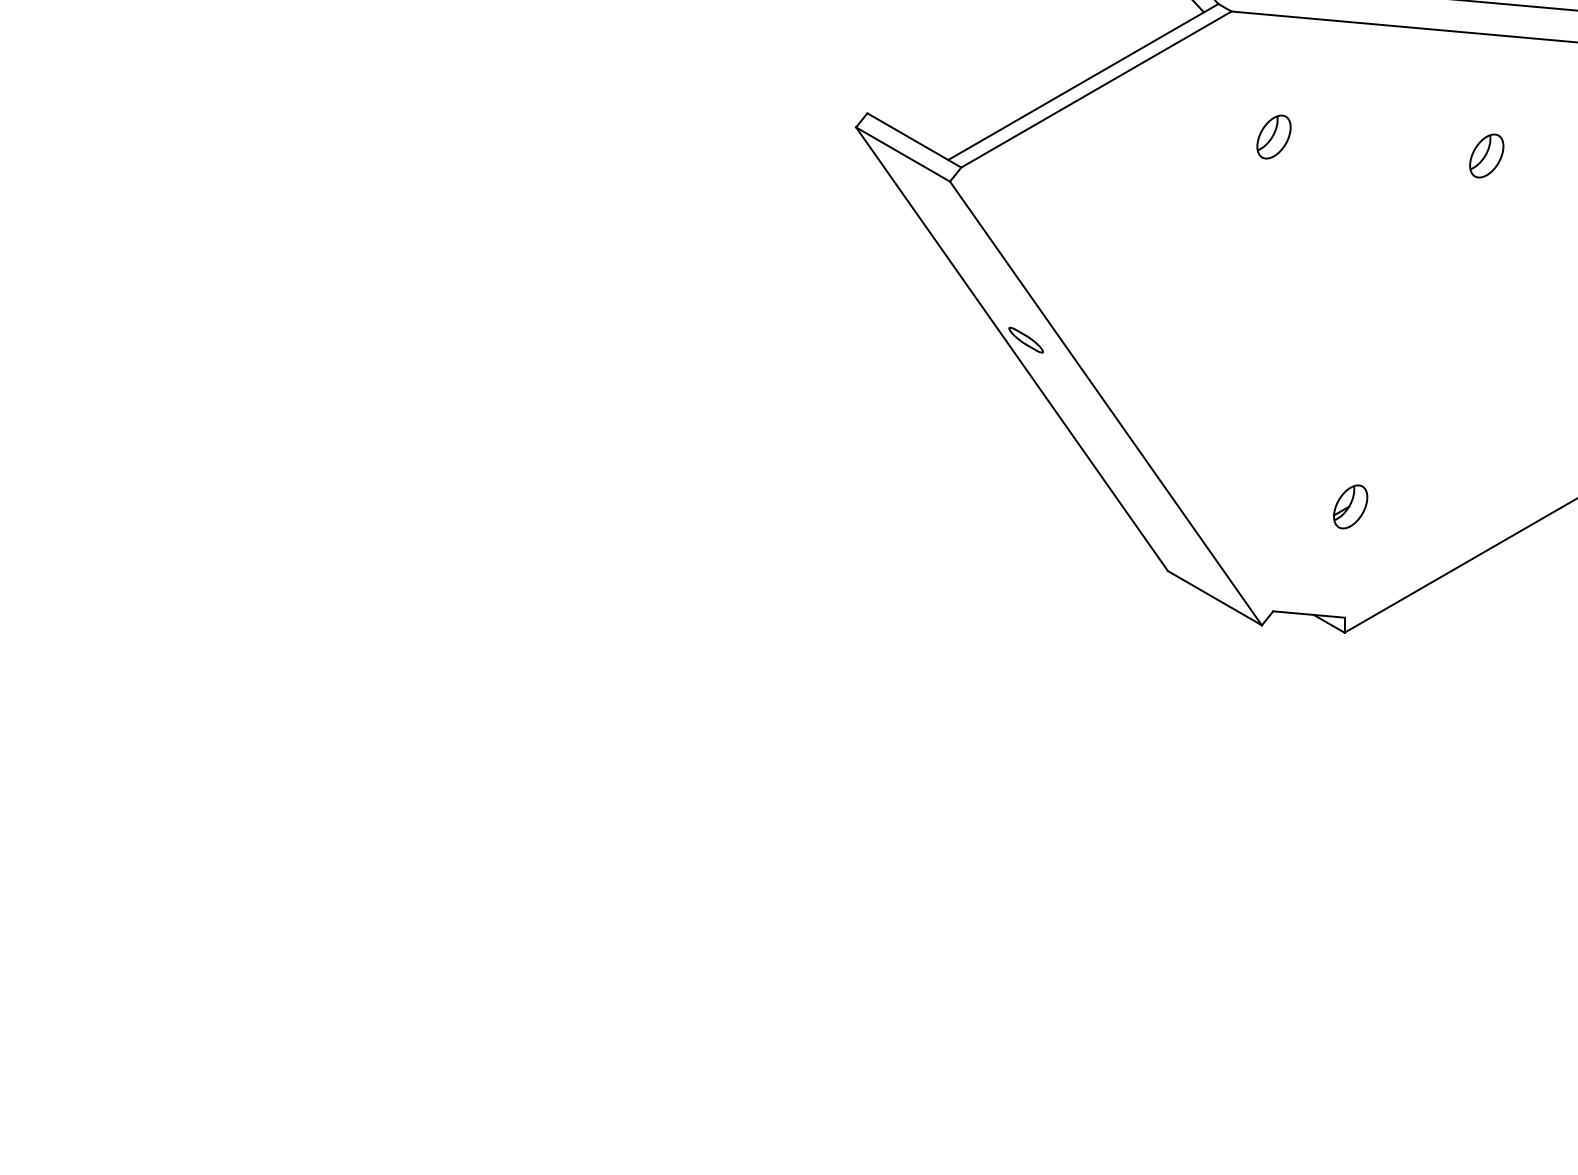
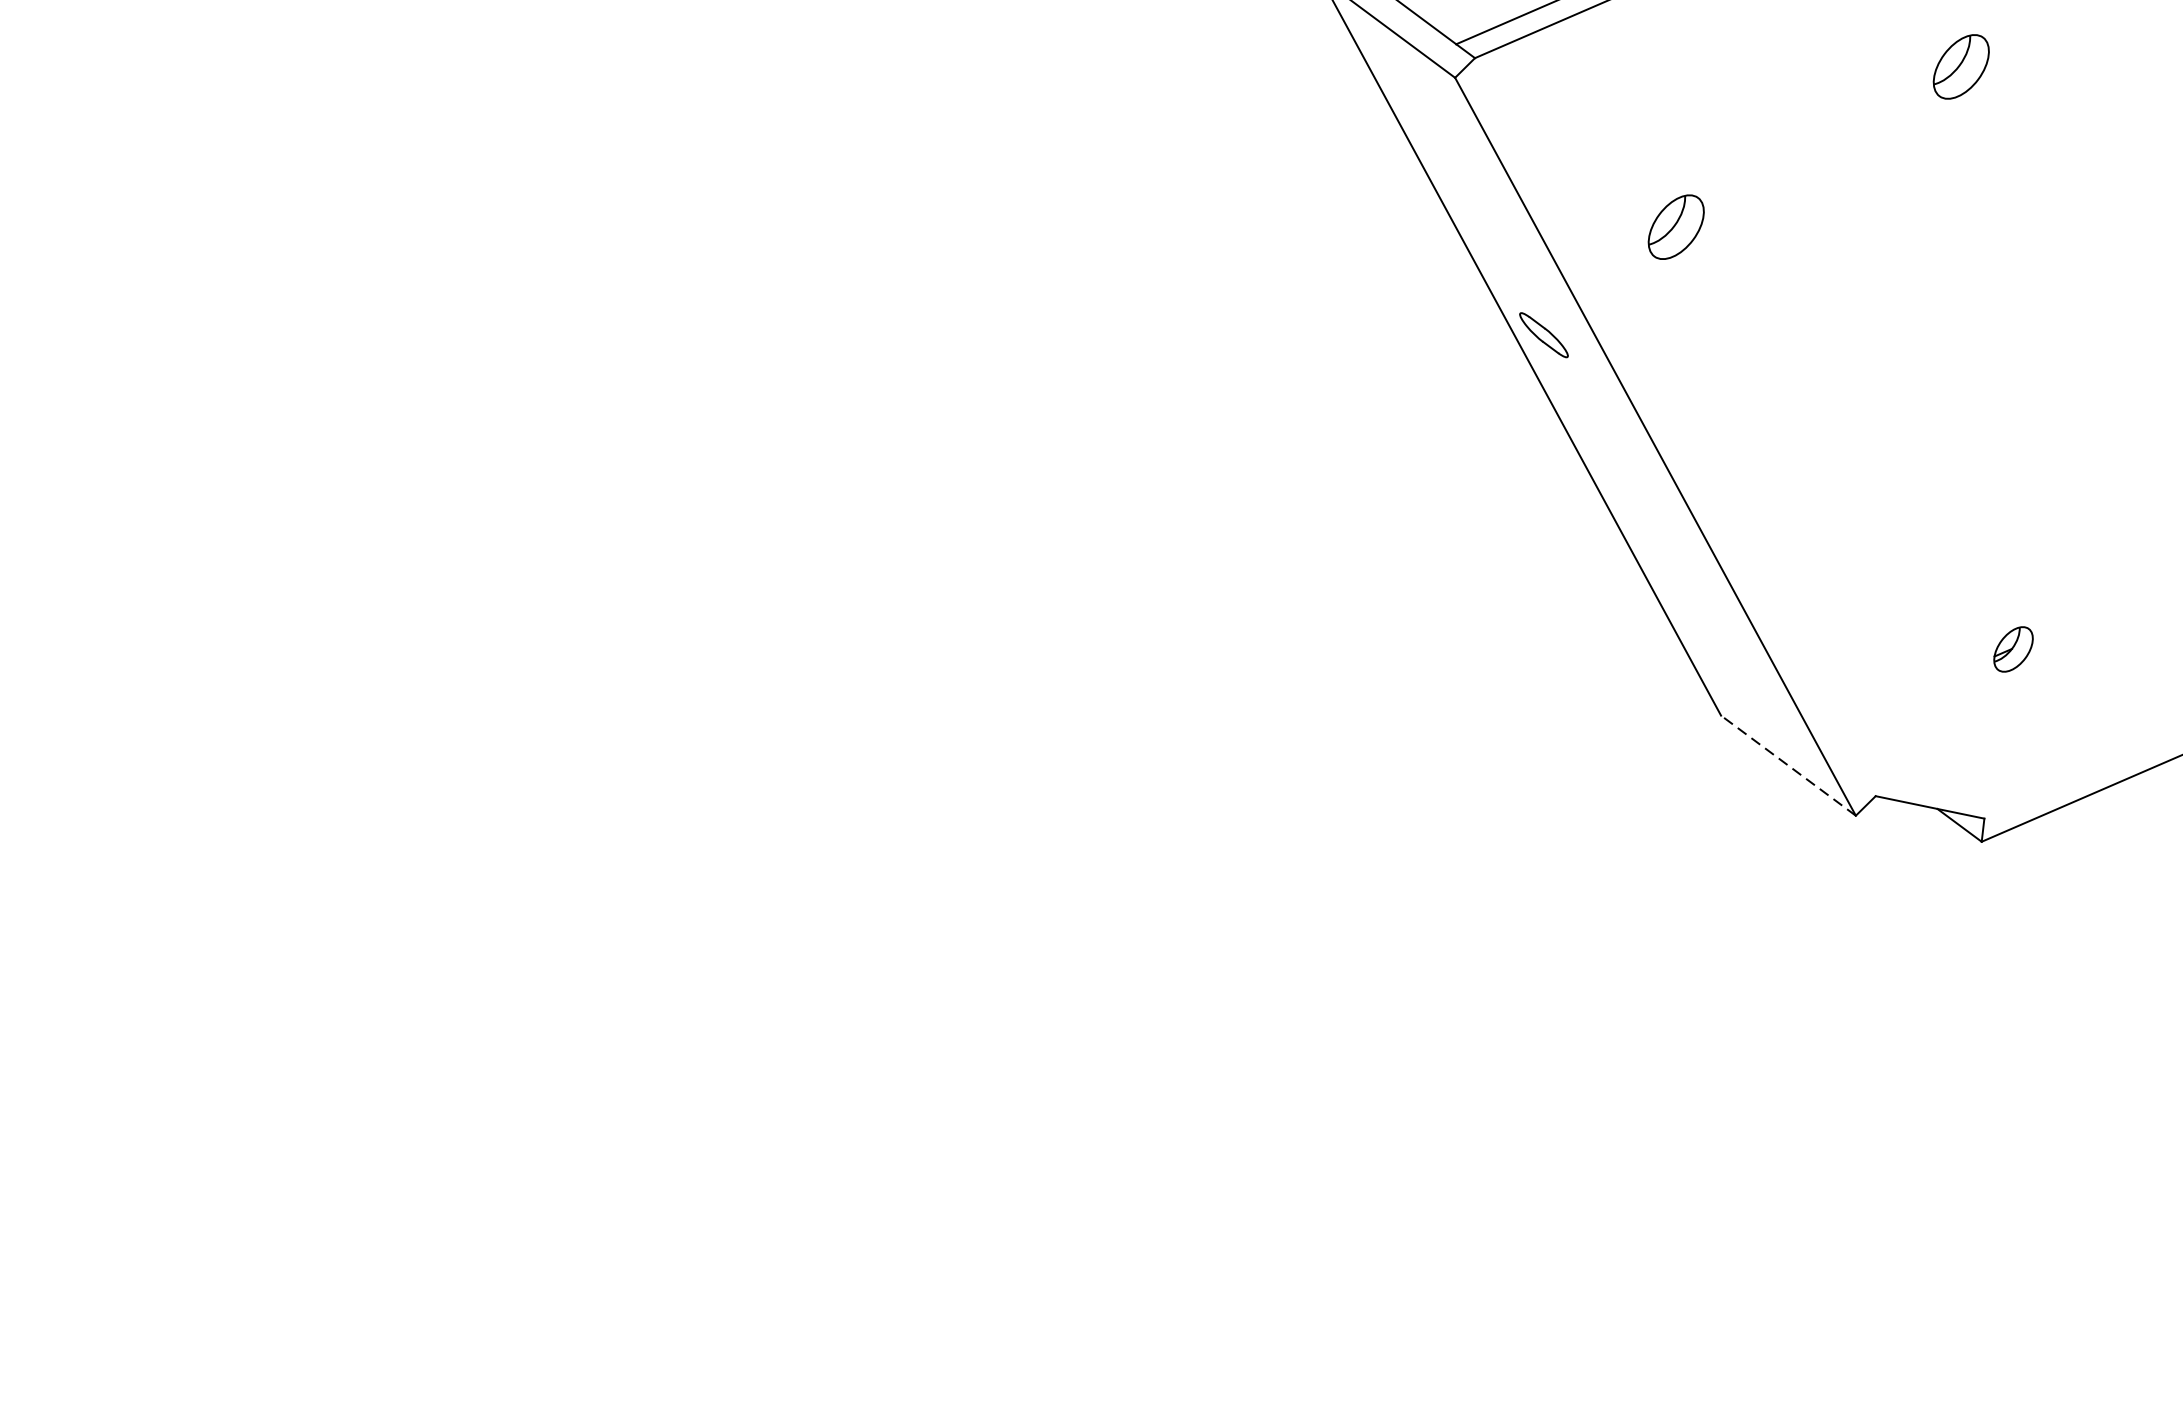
part: (1102, 260) -> (1675, 226), added
part: (1350, 506) -> (2013, 648), size x0.7
line: (1214, 597) -> (1787, 764), solid -> dashed

